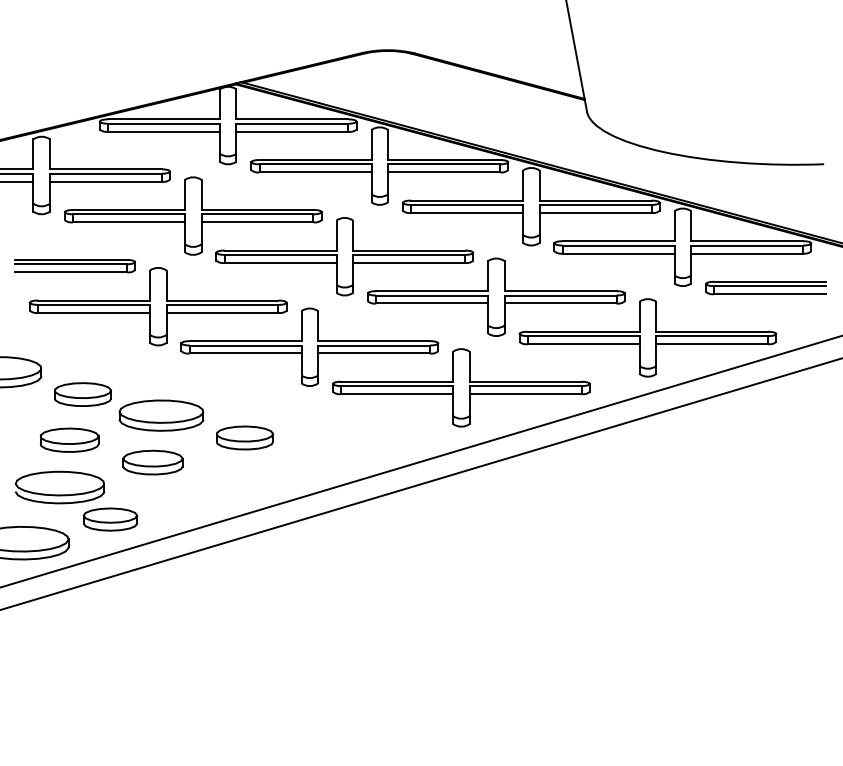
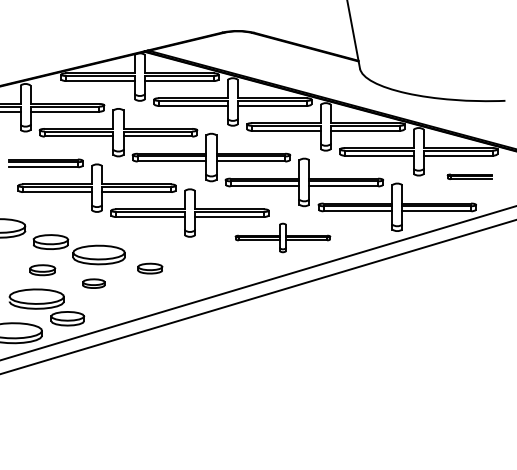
part: (765, 287) -> (469, 176), size x0.6
part: (460, 387) -> (282, 237), size x0.6
part: (245, 437) -> (150, 268), size x0.7
part: (69, 440) -> (42, 270), size x0.7
part: (152, 462) -> (93, 283), size x0.6

